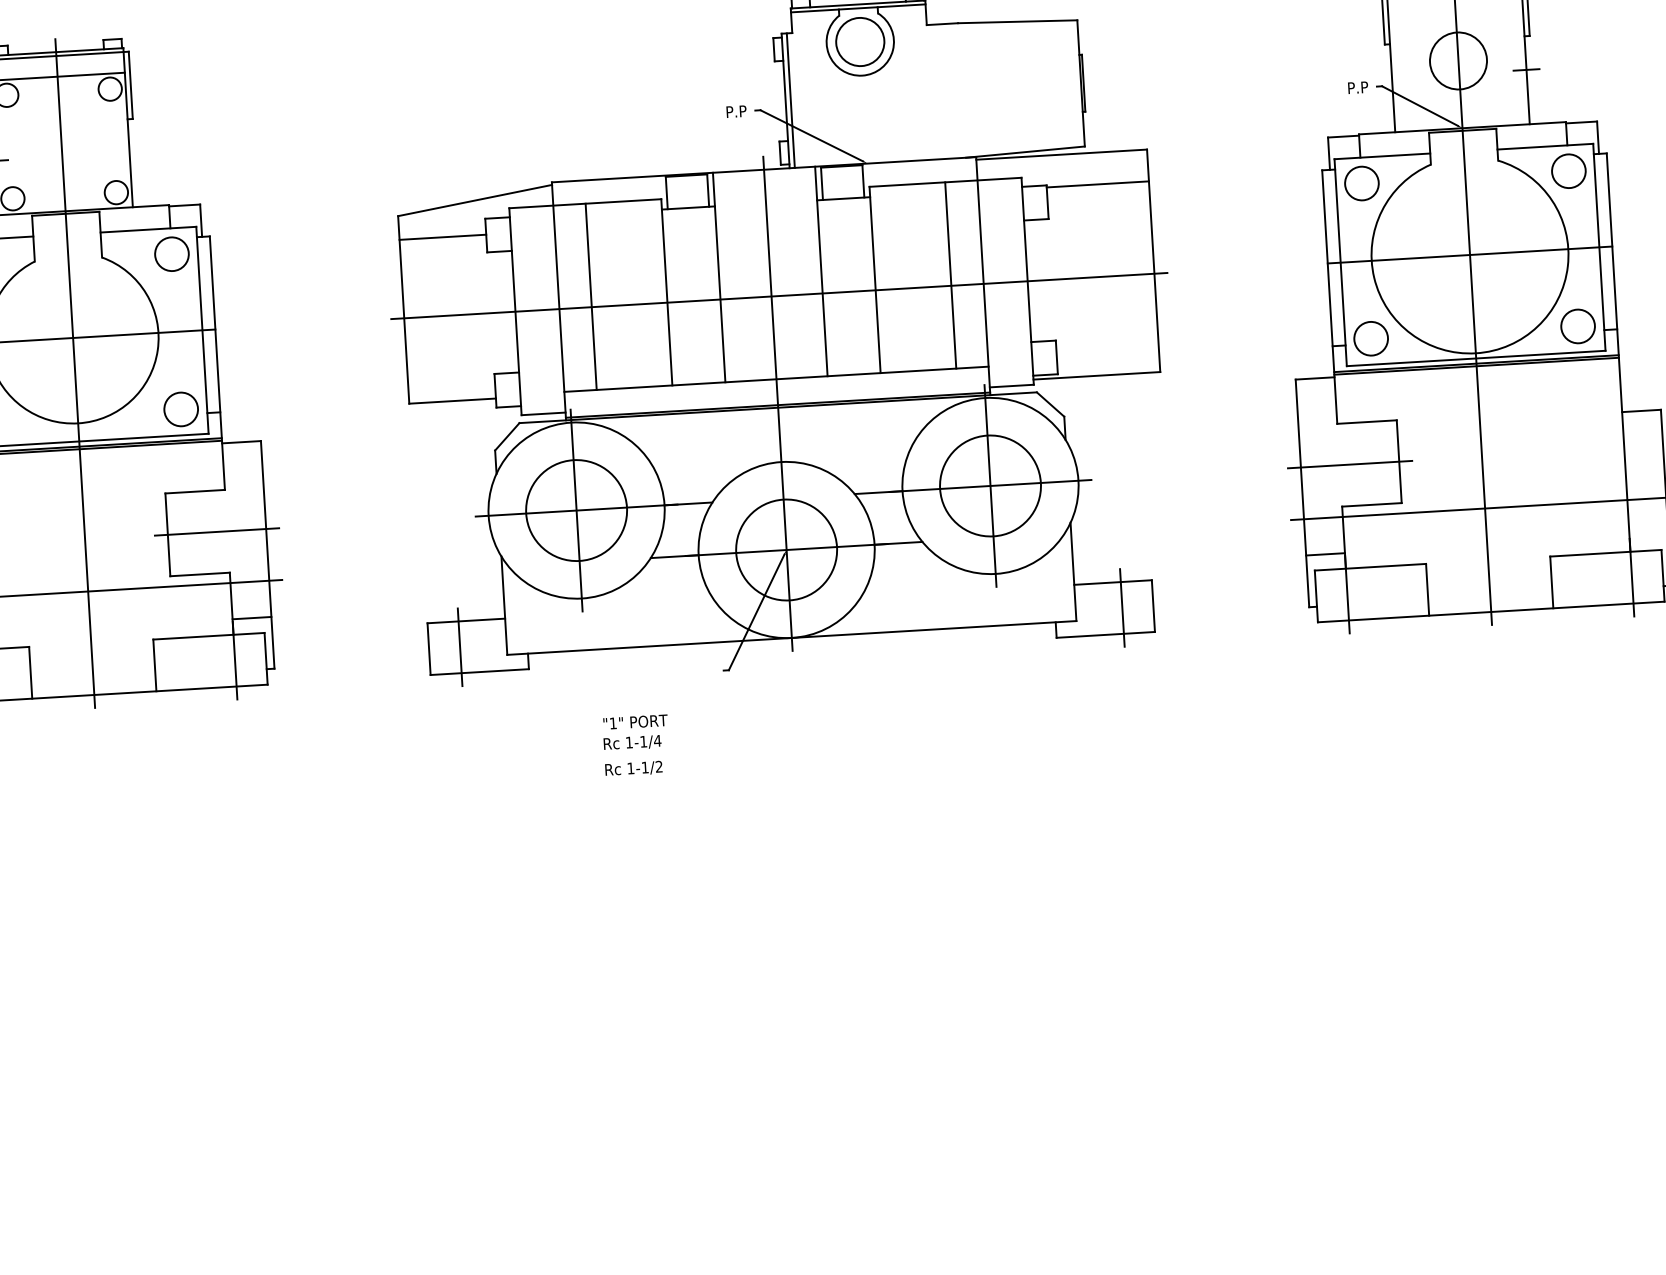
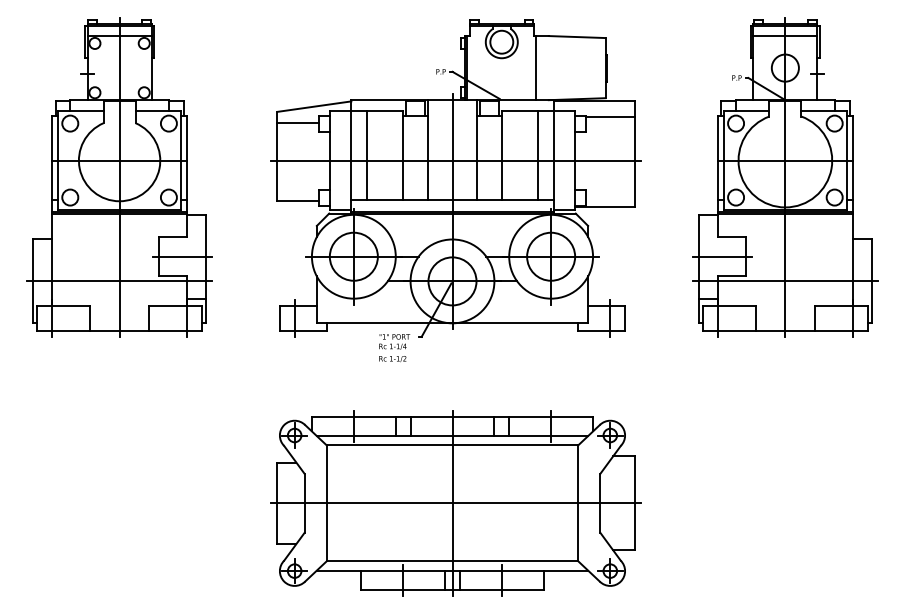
line: (936, 92) -> (536, 68), added
text: (636, 746) -> (394, 348), moved
part: (820, 1015) -> (455, 503), added

